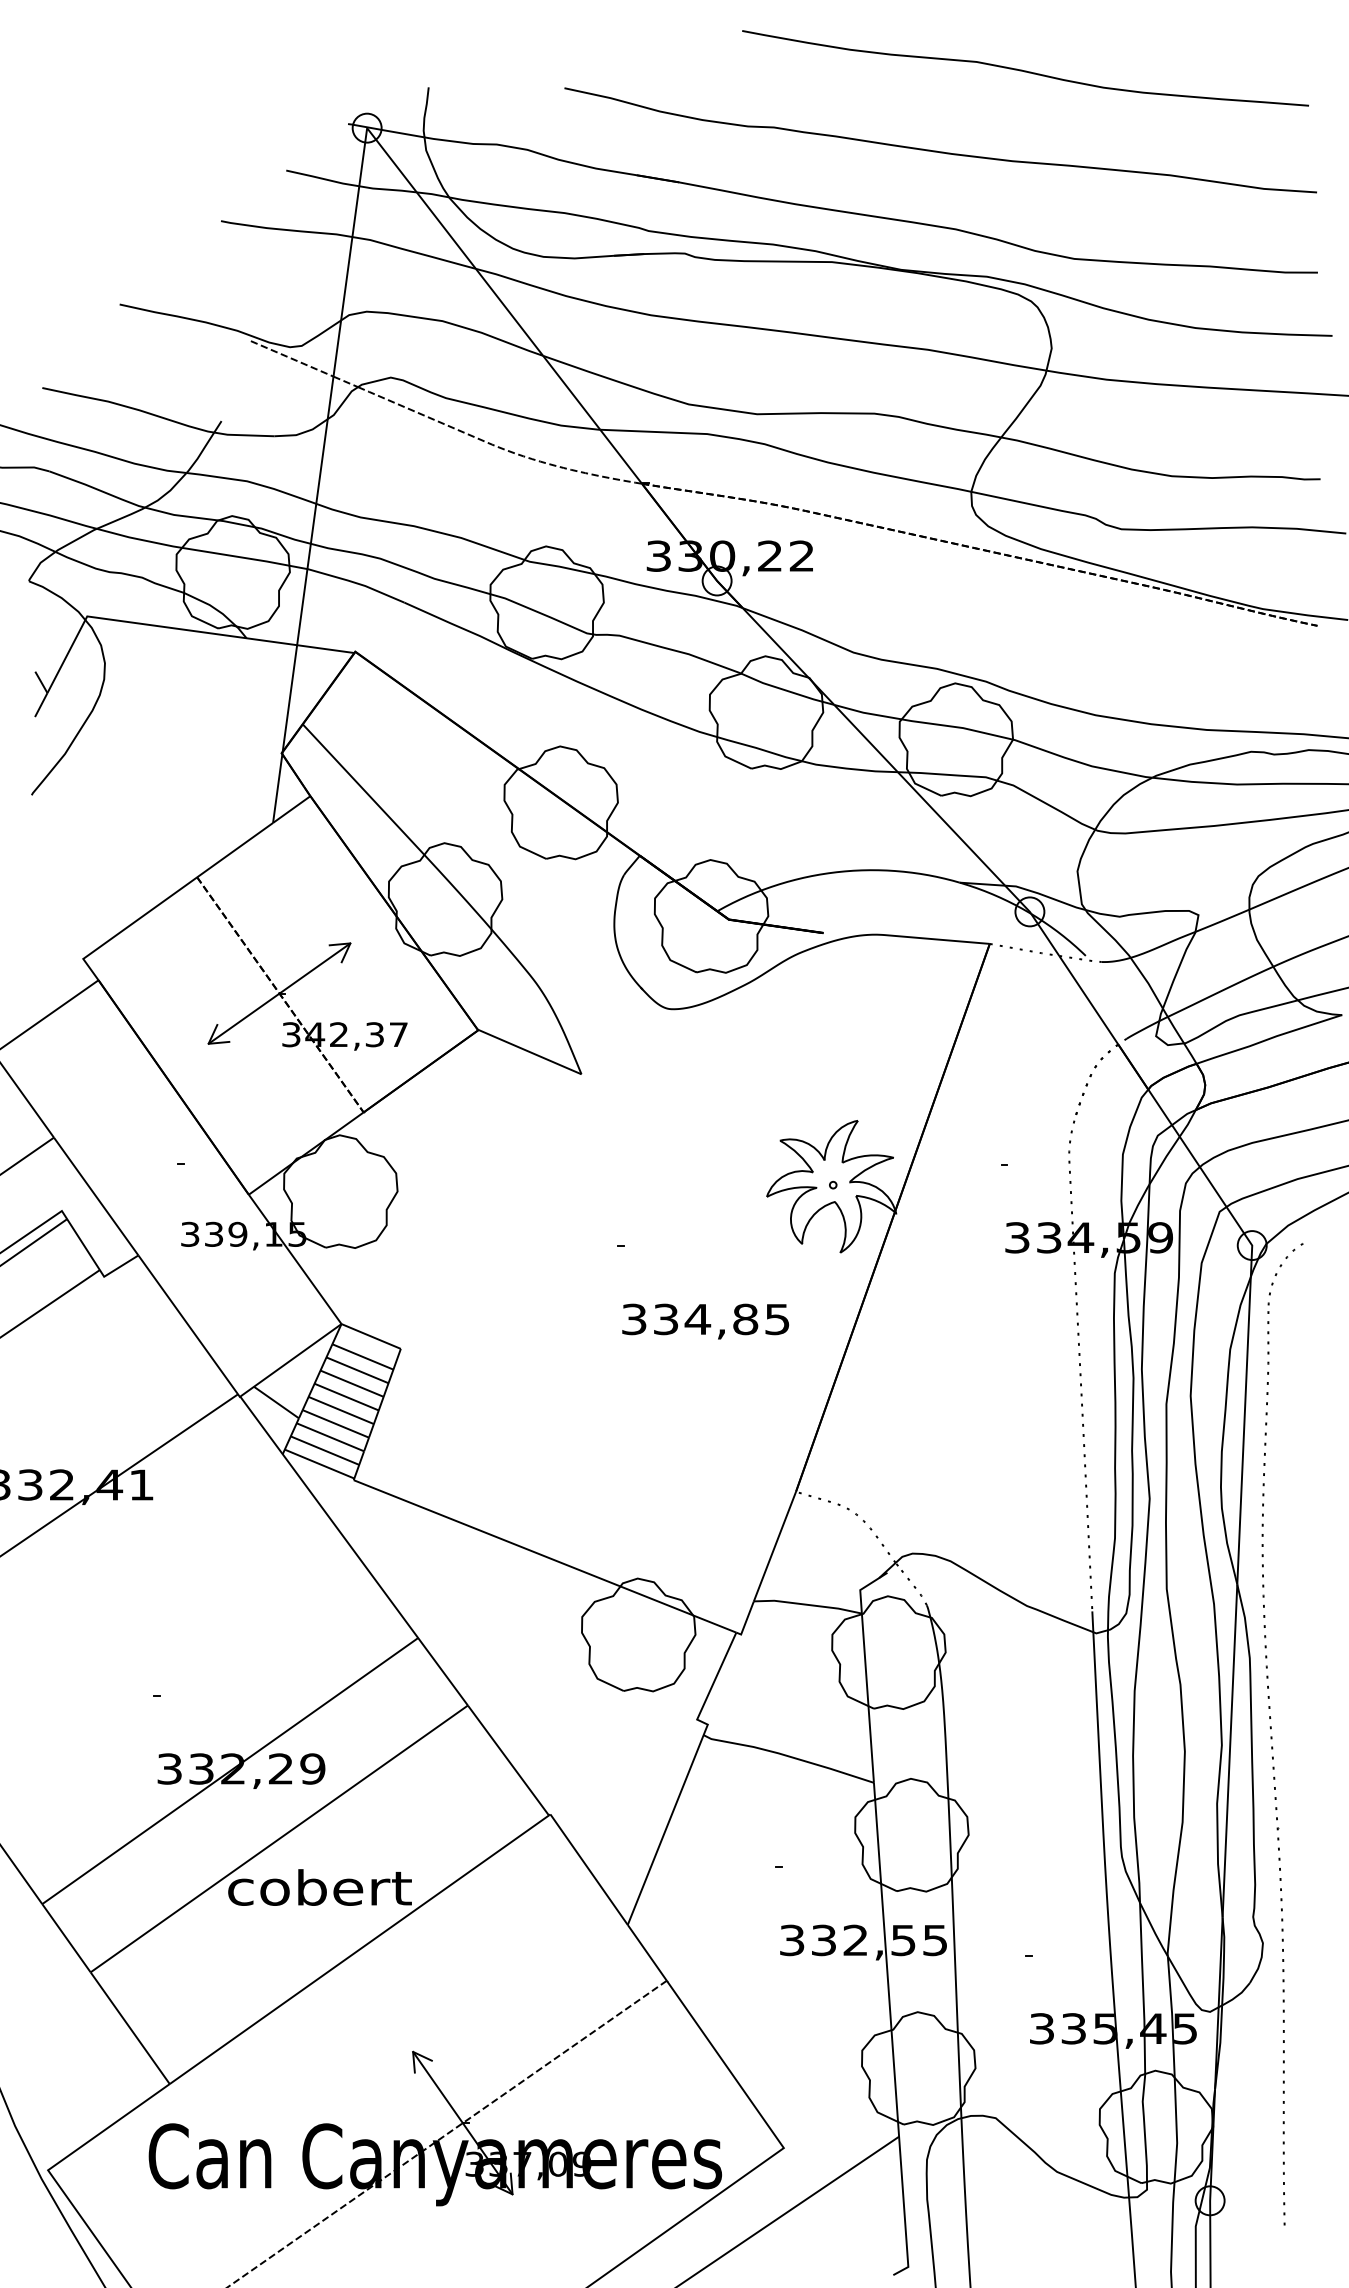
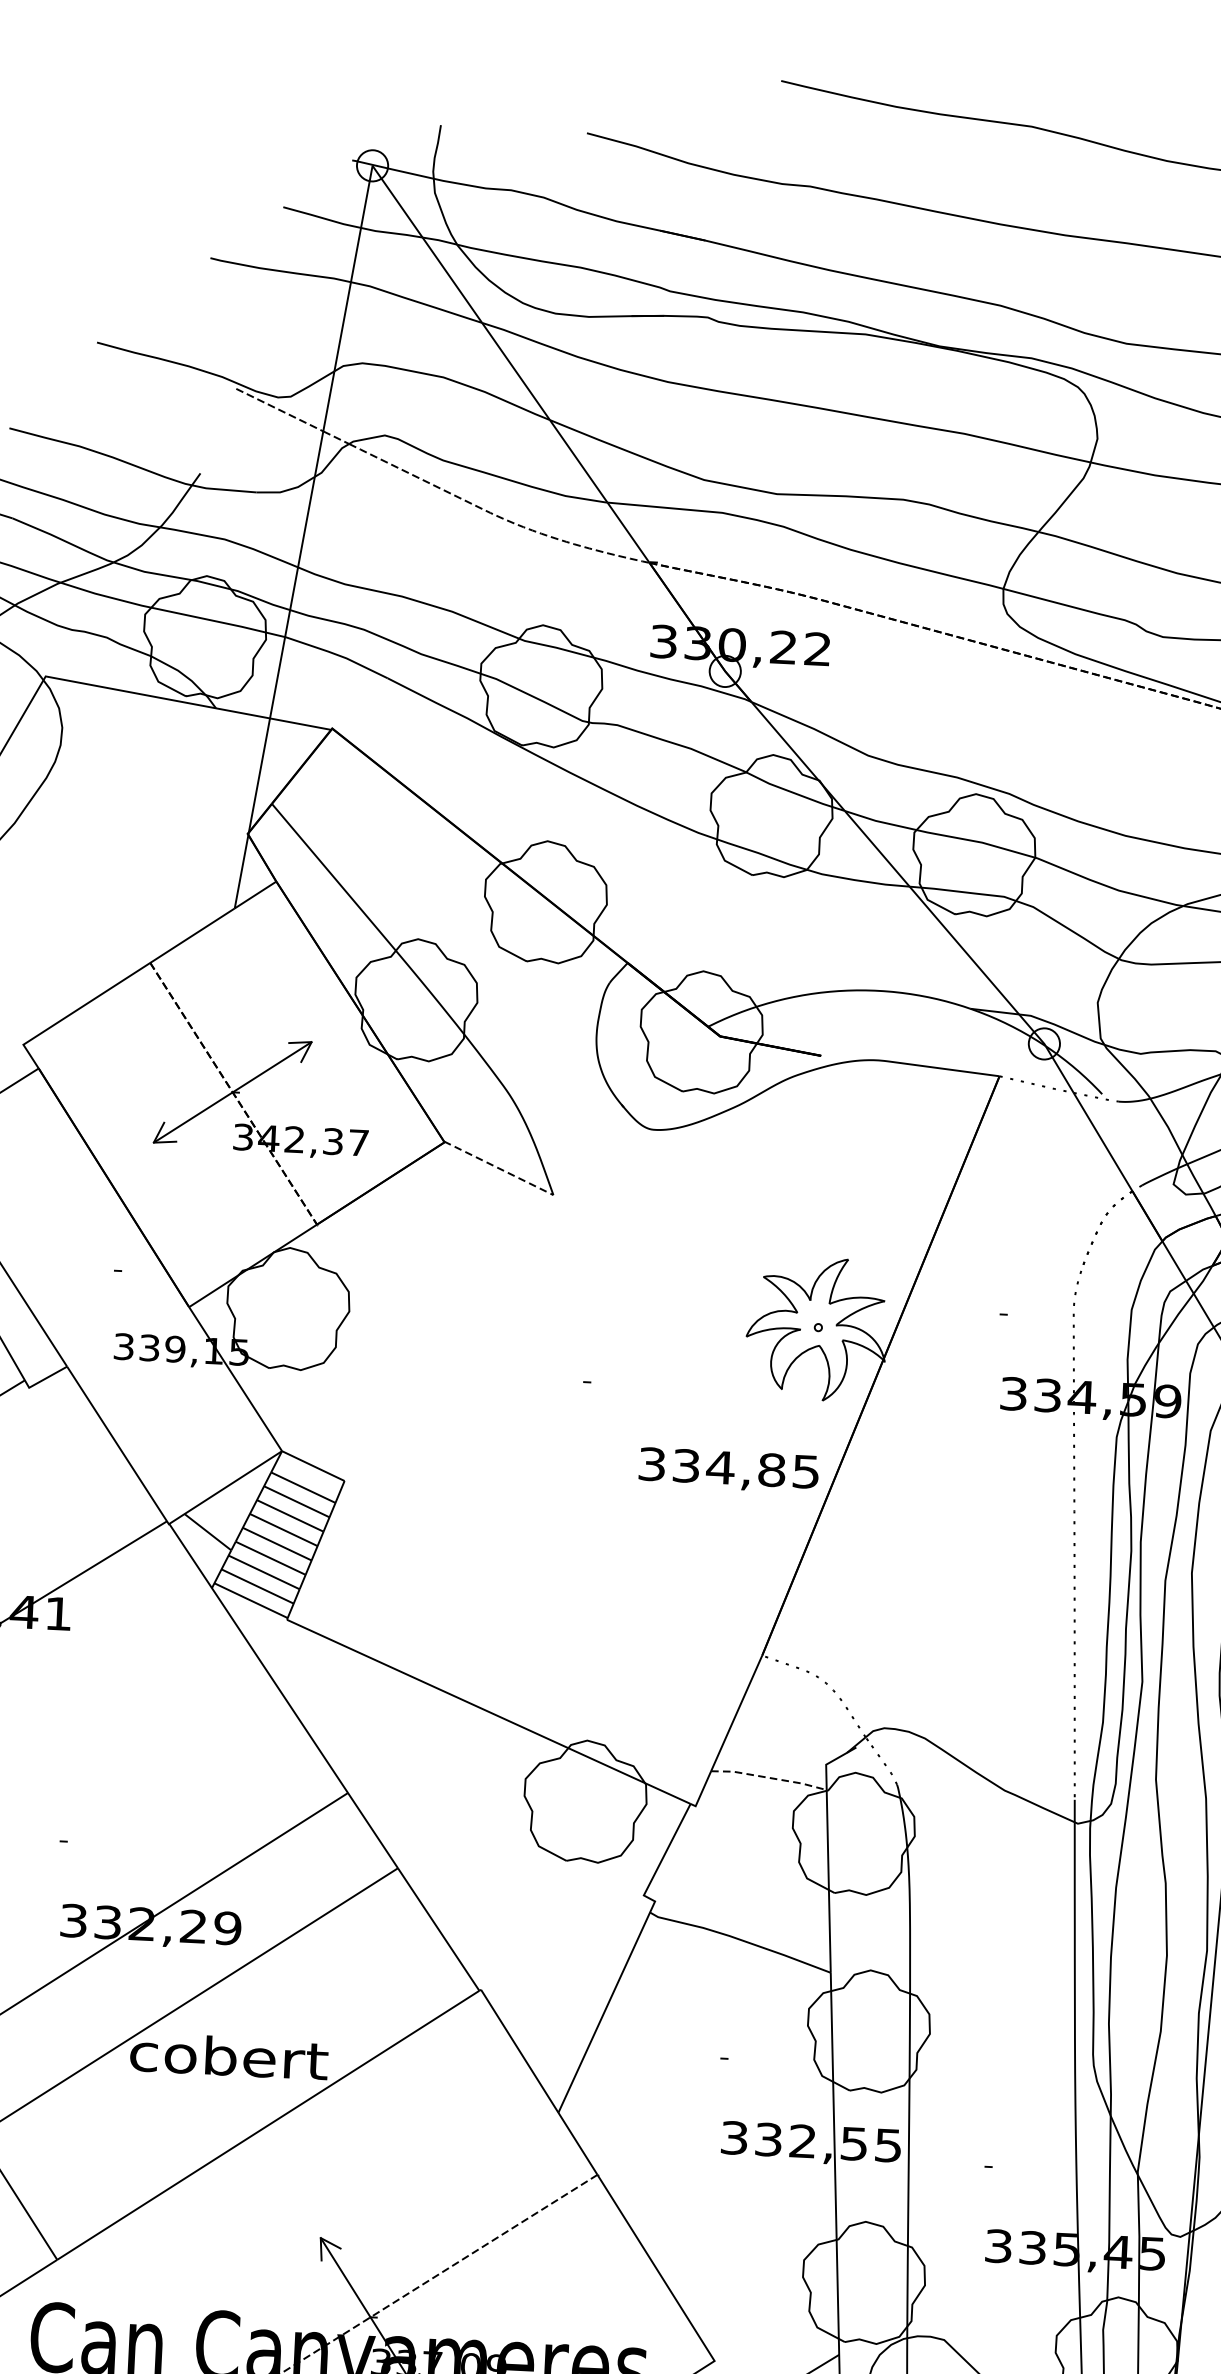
line: (529, 1051) -> (498, 1167), solid -> dashed
text: (705, 1321) -> (728, 1470), moved
line: (807, 1604) -> (768, 1777), solid -> dashed

